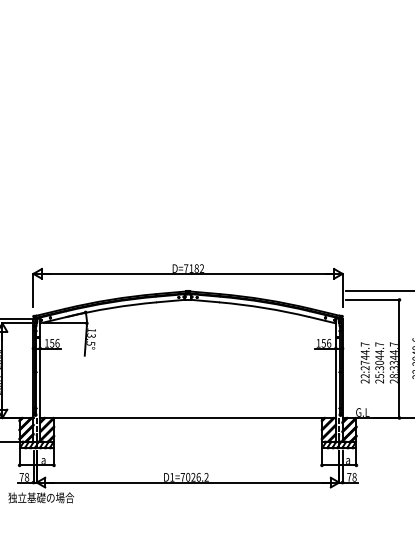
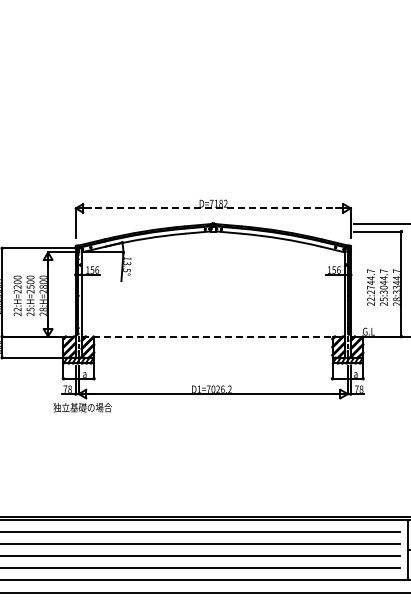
line: (188, 274) -> (213, 208), solid -> dashed
line: (188, 417) -> (213, 336), solid -> dashed

